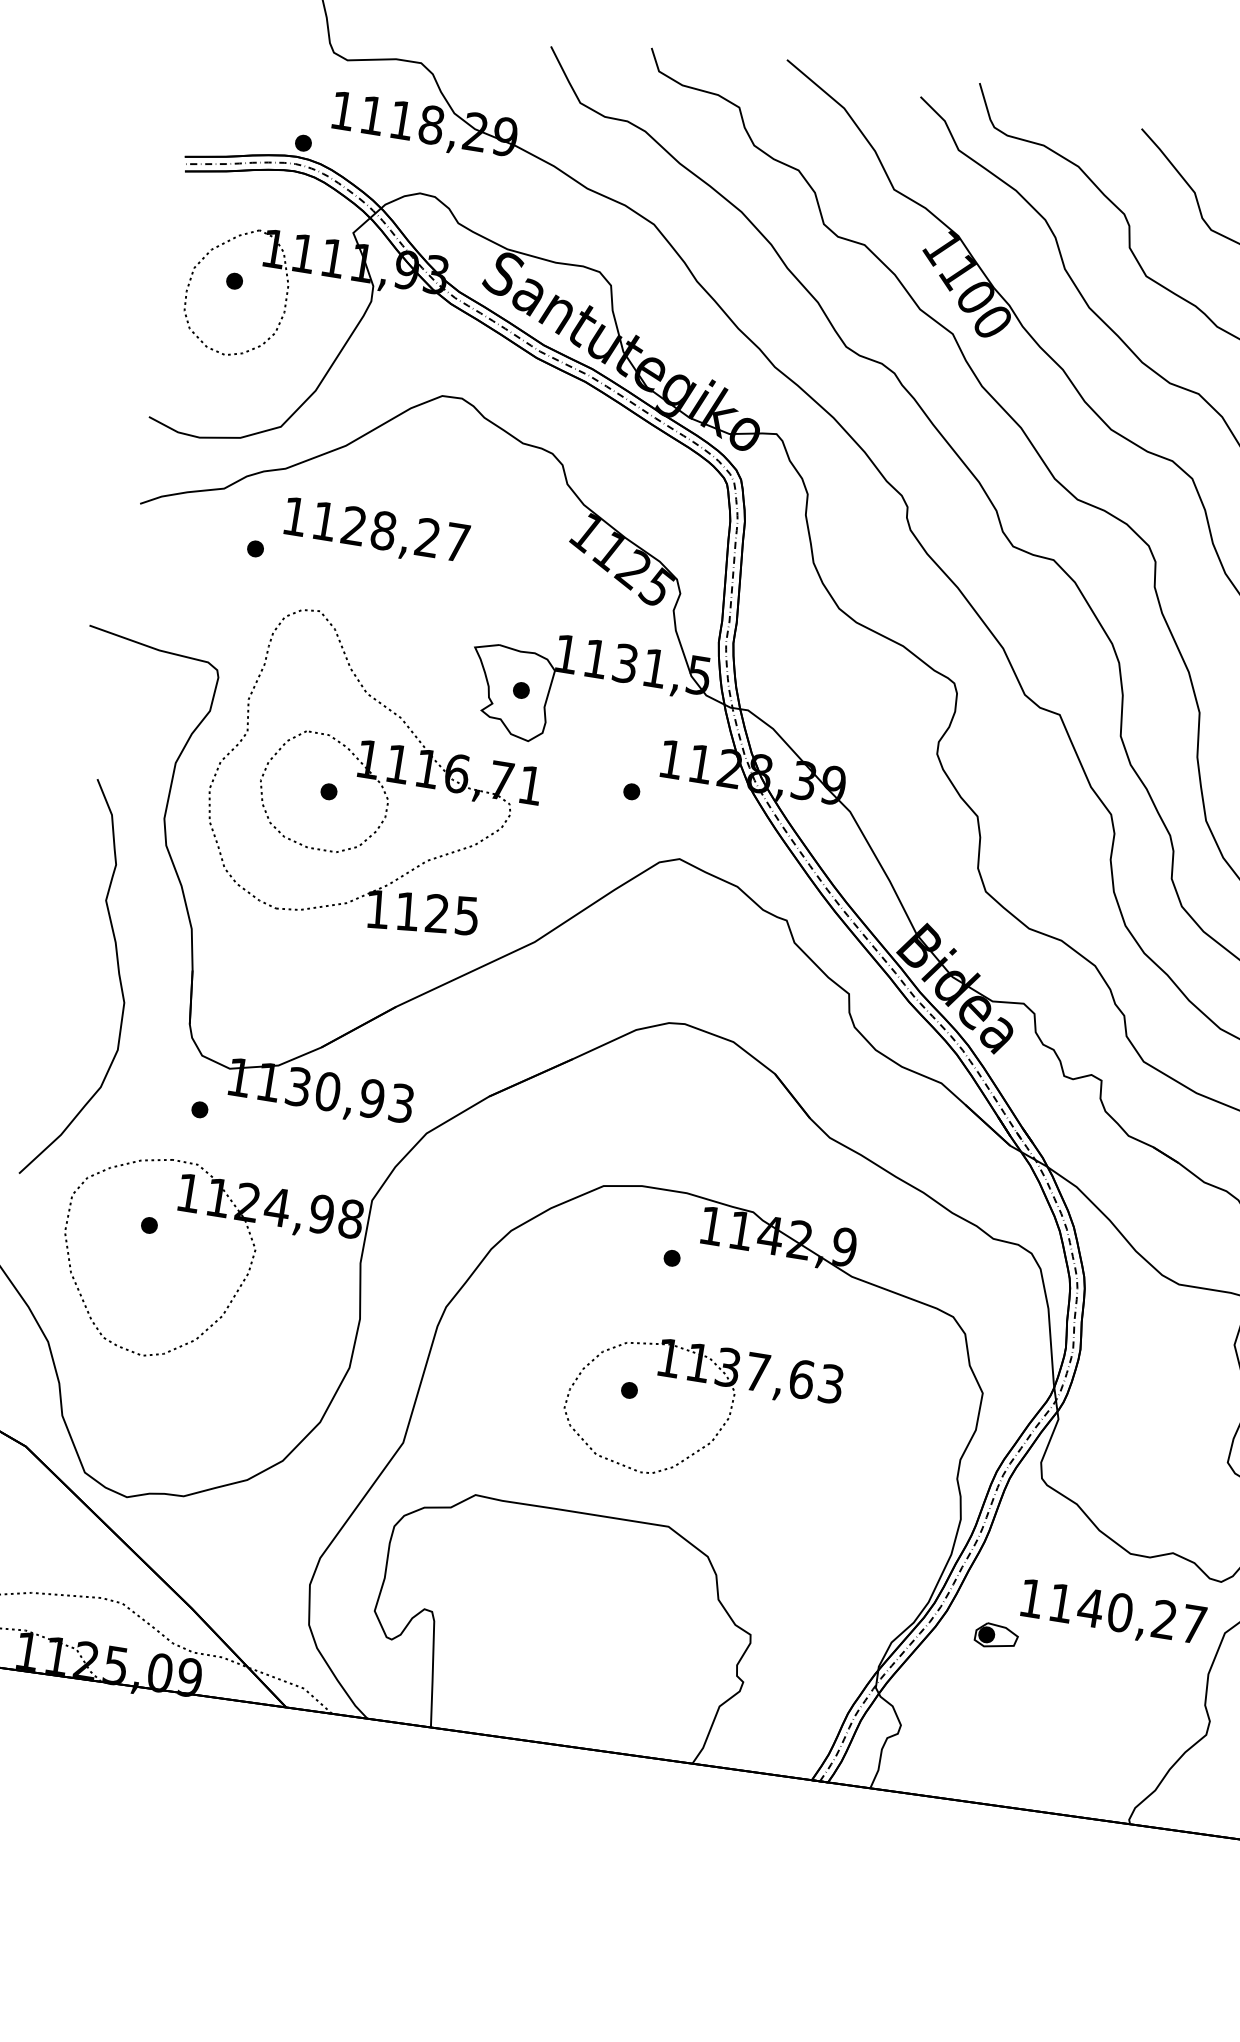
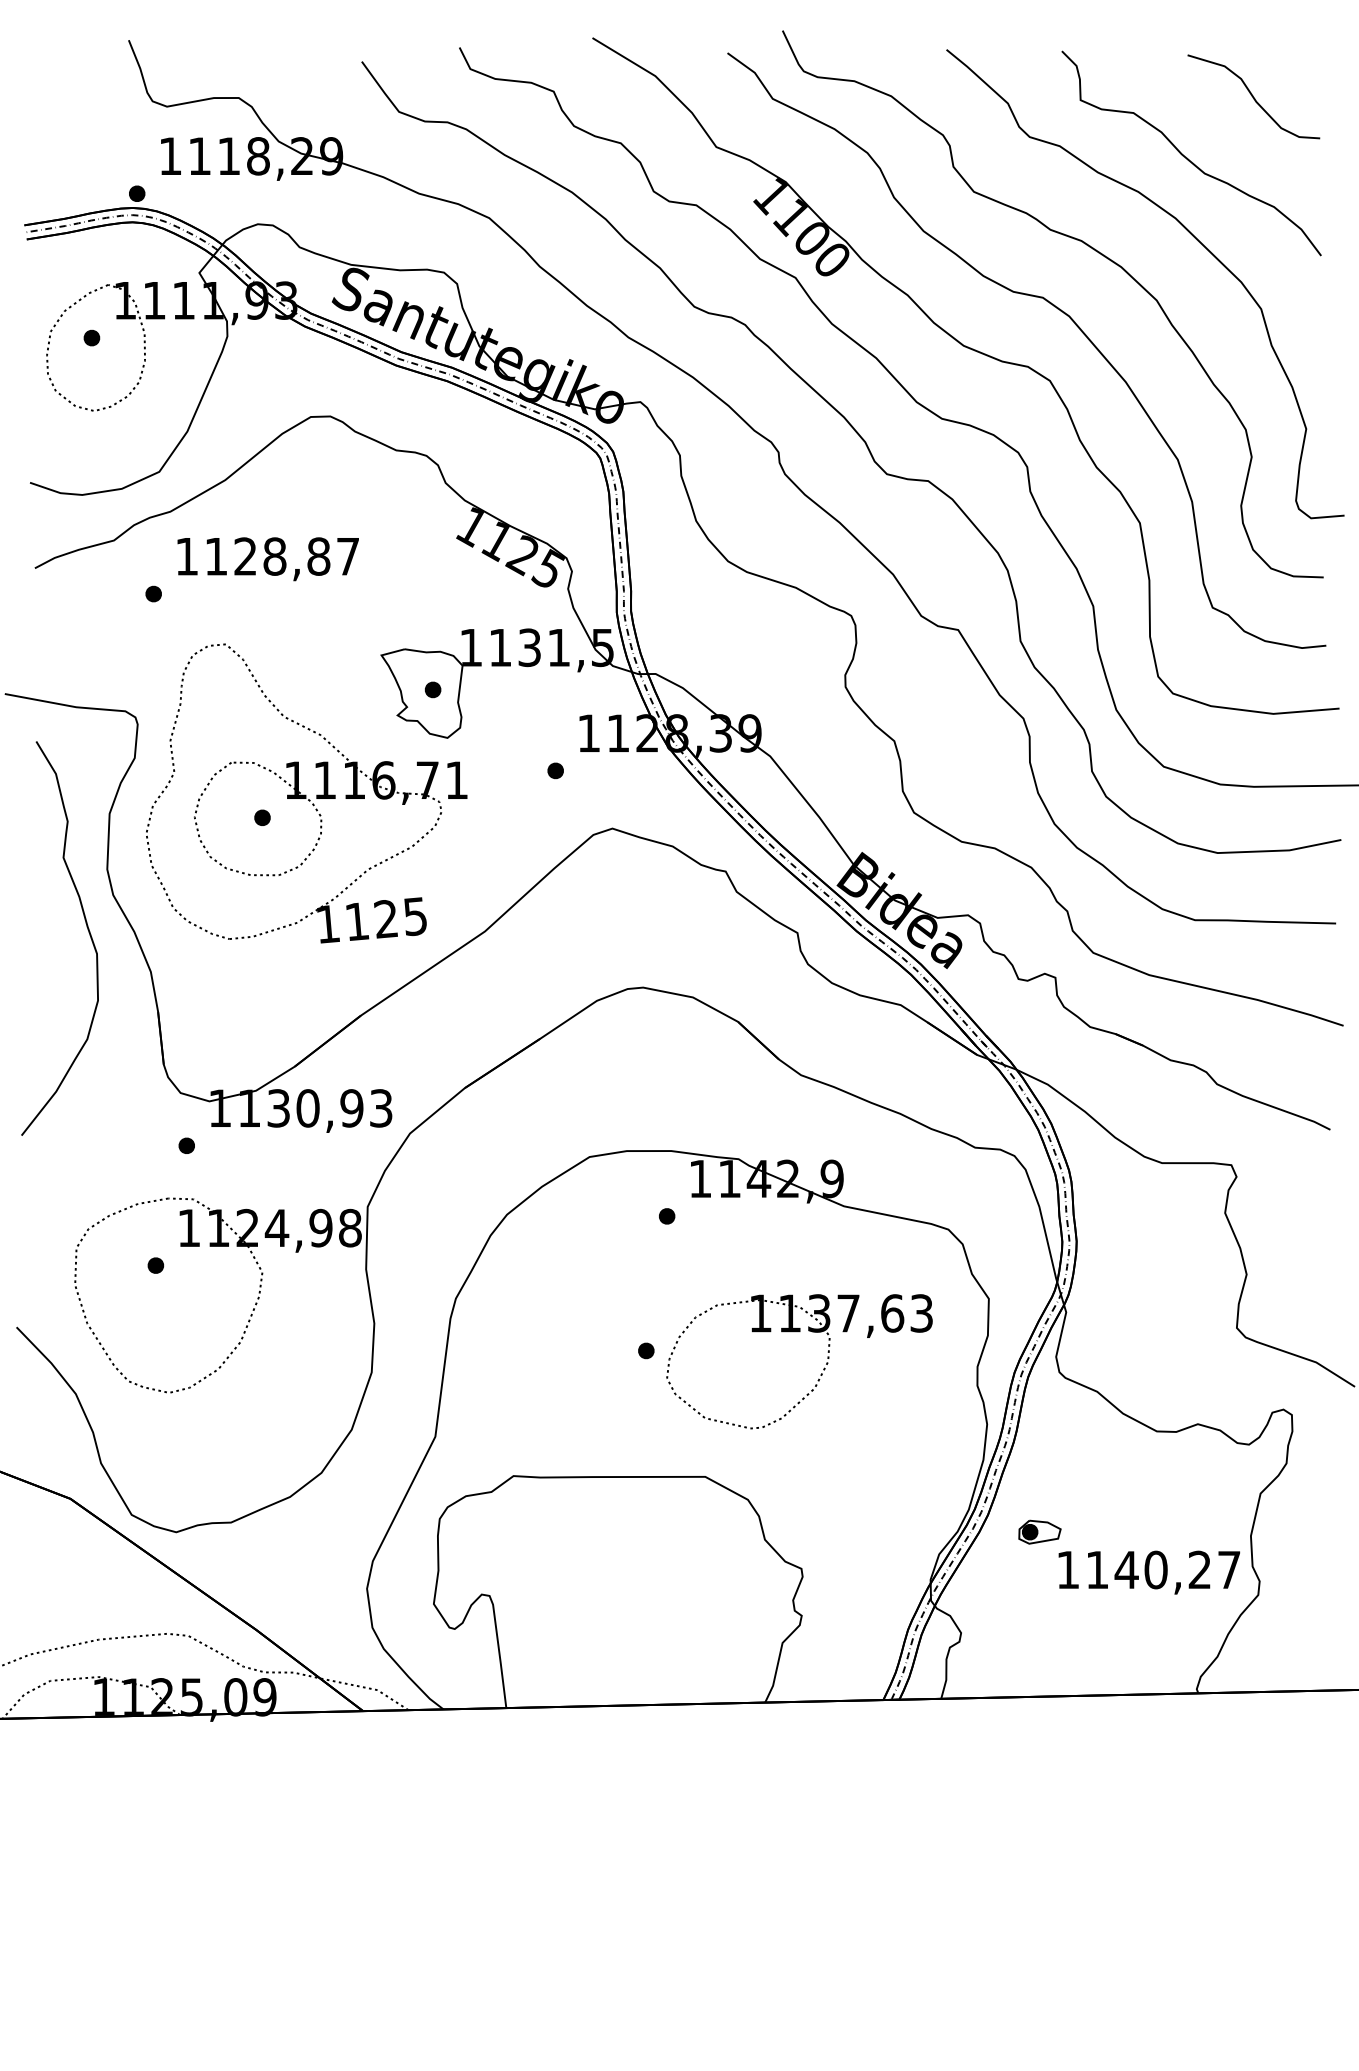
text: (427, 537) -> (318, 556), 1128,27 -> 1128,87
curve: (117, 974) -> (86, 927), moved
part: (719, 1429) -> (820, 1374), moved
text: (1113, 1614) -> (1149, 1572), moved

